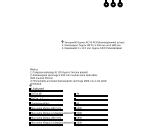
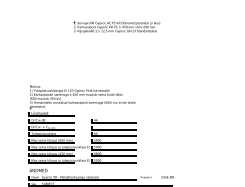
part: (92, 44) -> (116, 26), moved

